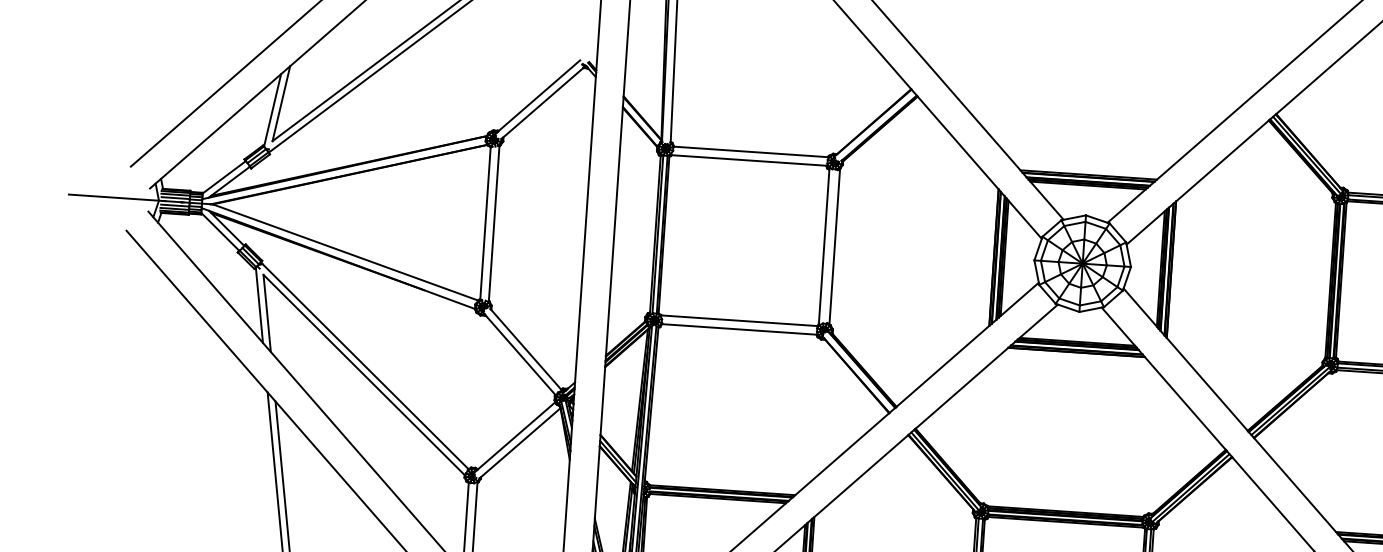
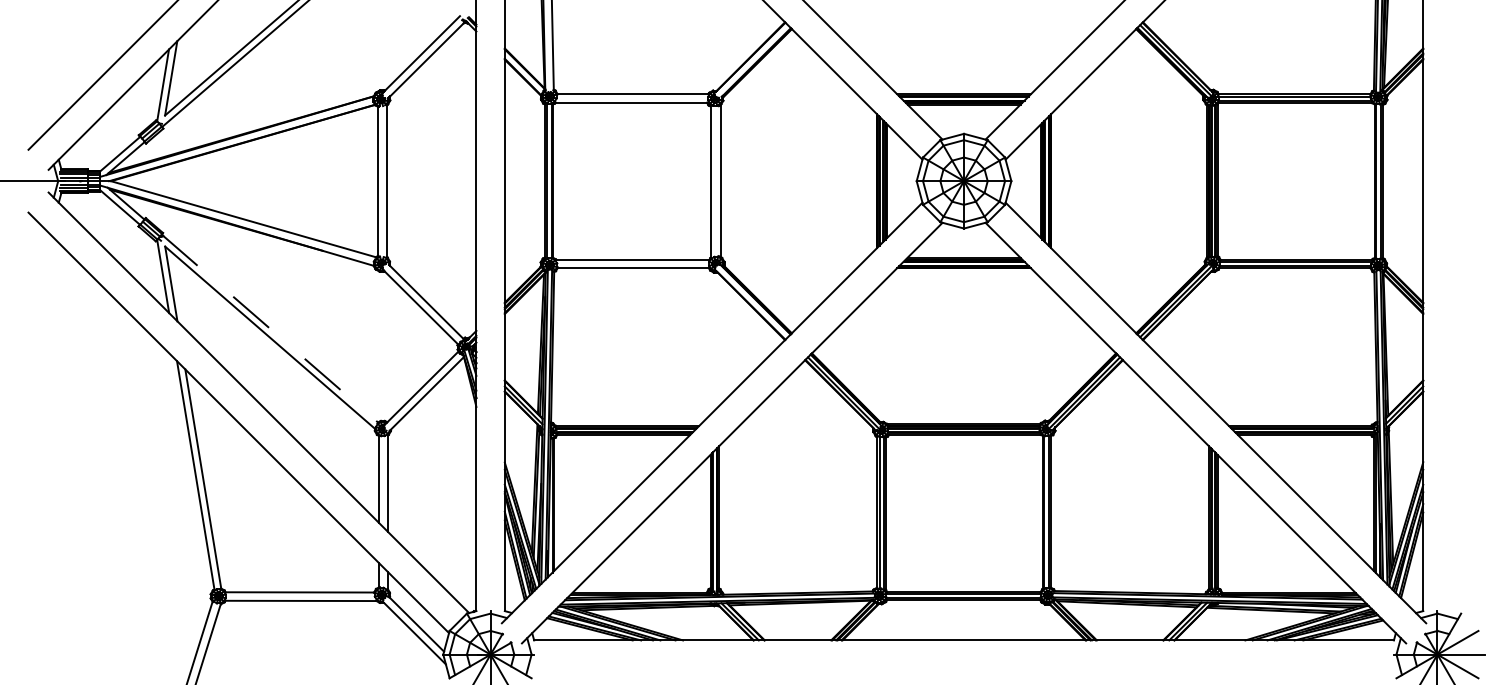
line: (365, 365) -> (270, 328), solid -> dashed

